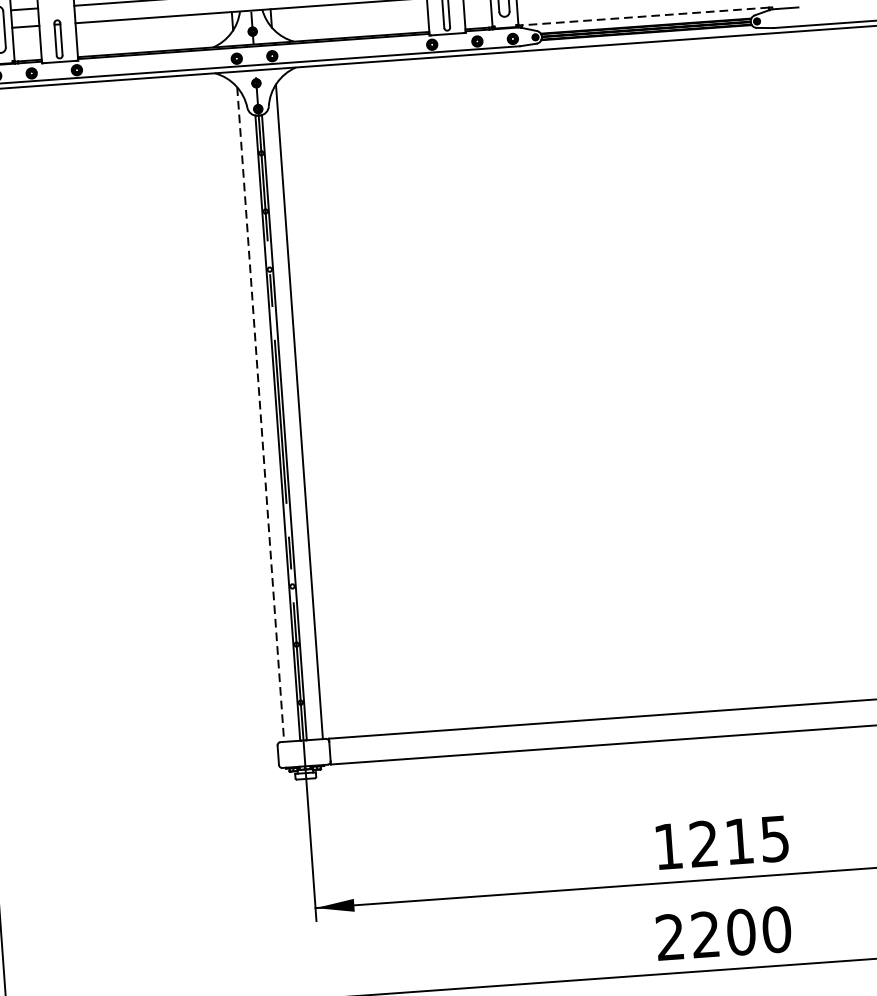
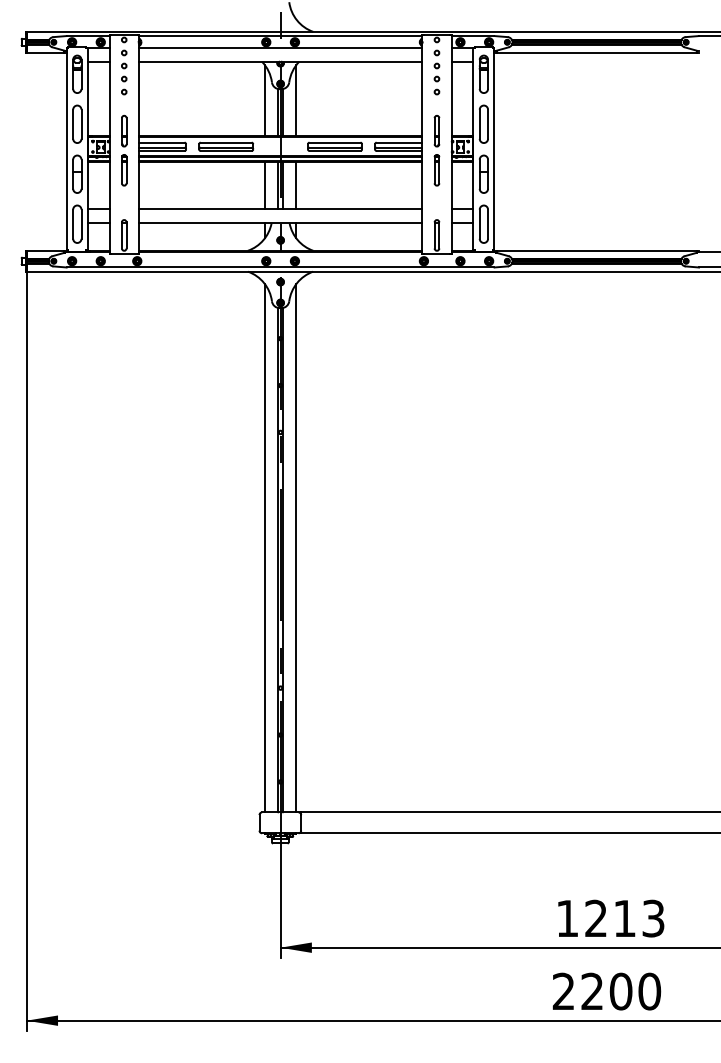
line: (645, 16) -> (596, 250), dashed -> solid
line: (260, 414) -> (264, 548), dashed -> solid
text: (774, 837) -> (653, 917), 1215 -> 1213

